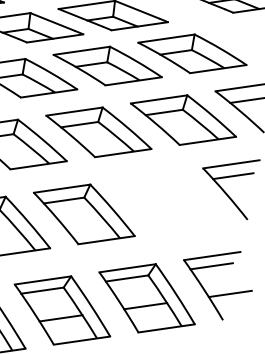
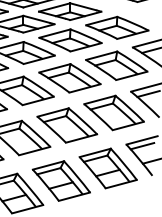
part: (168, 201) -> (113, 112), added

